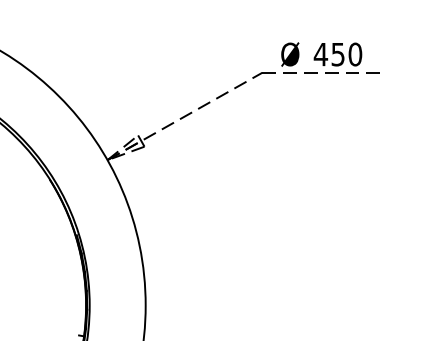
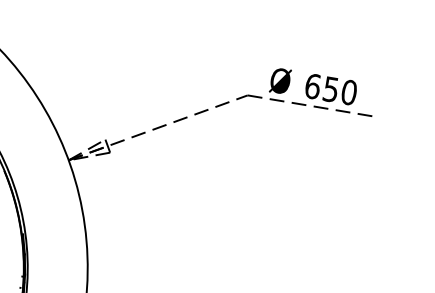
text: (320, 54) -> (312, 86), 450 -> 650

